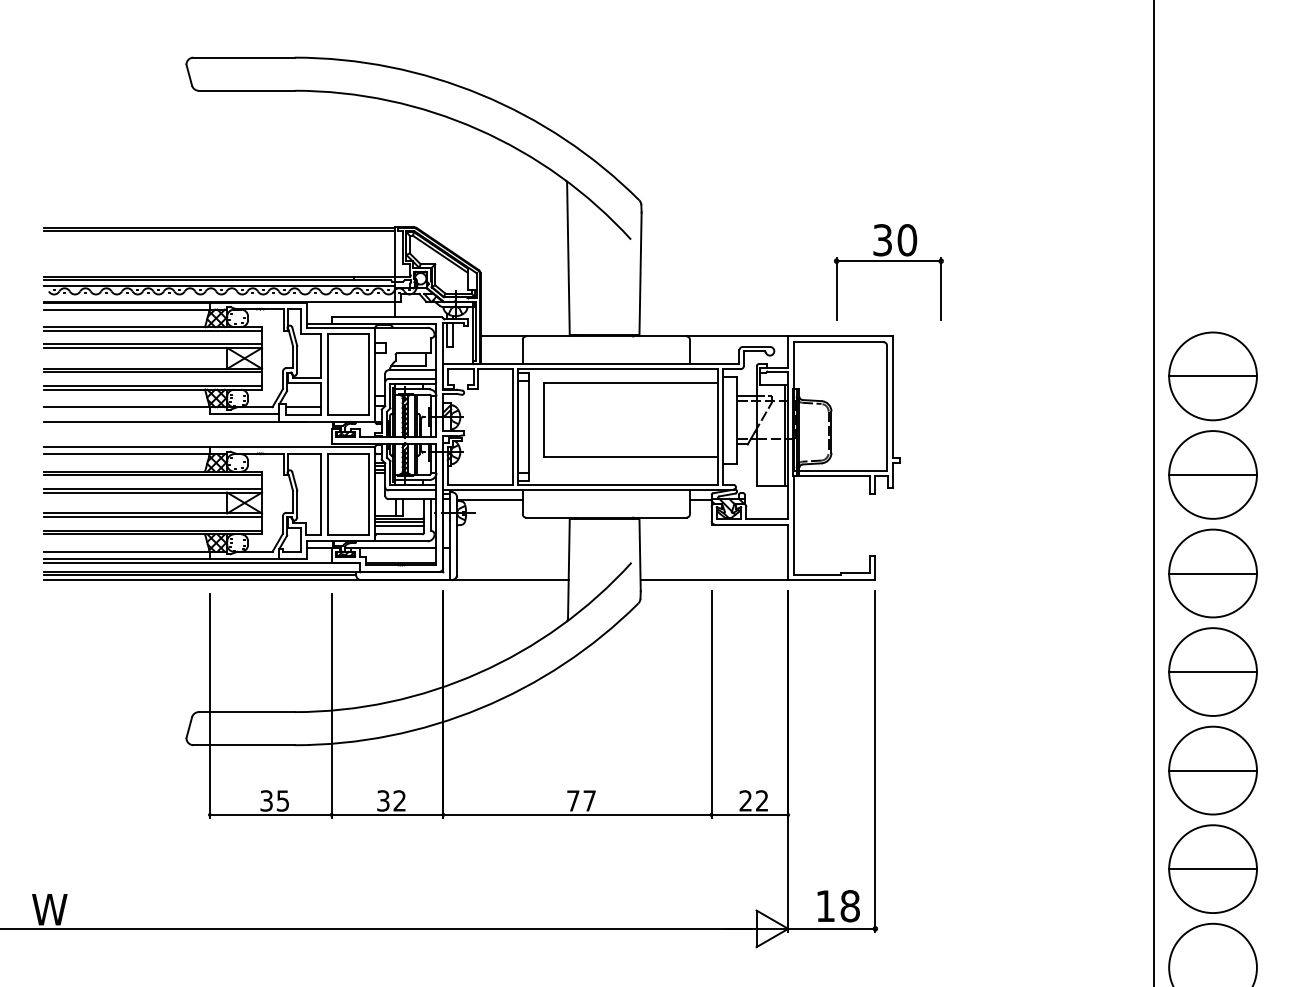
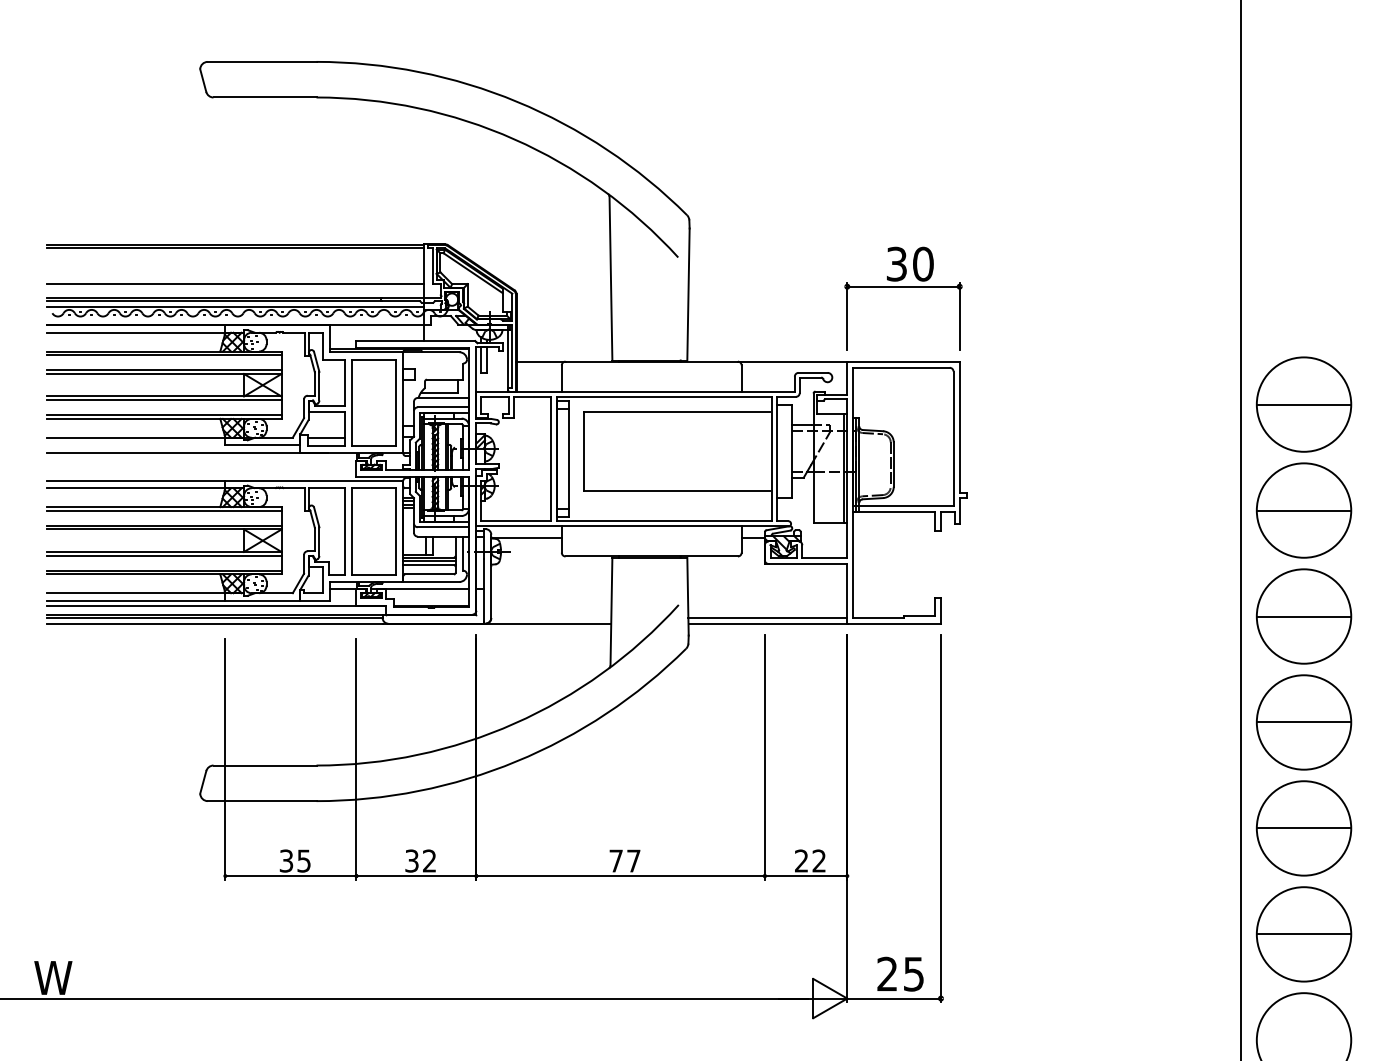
part: (888, 261) -> (903, 287), moved
line: (219, 263) -> (235, 283), added
line: (714, 575) -> (767, 618), added
text: (837, 905) -> (900, 973), 18 -> 25

